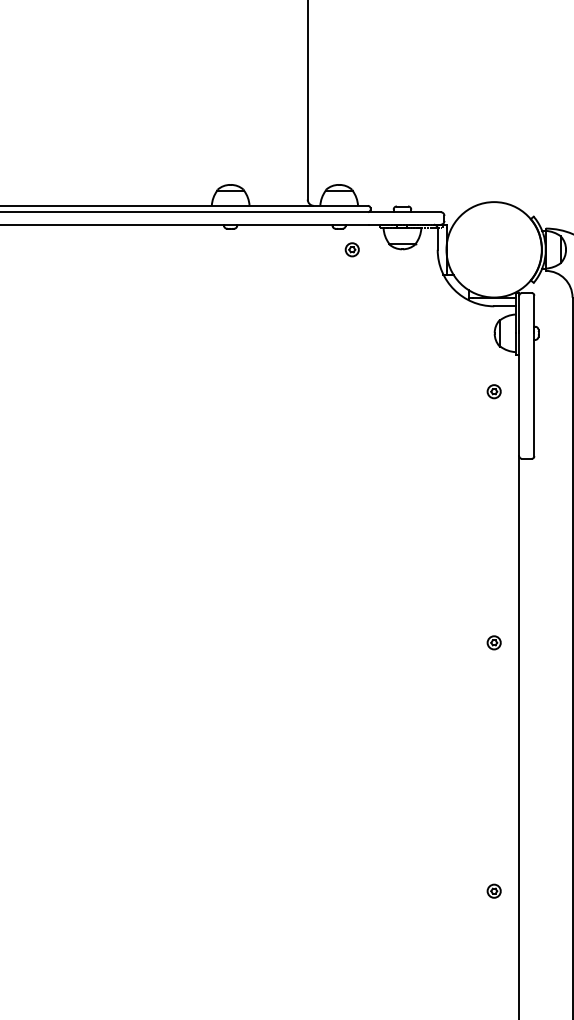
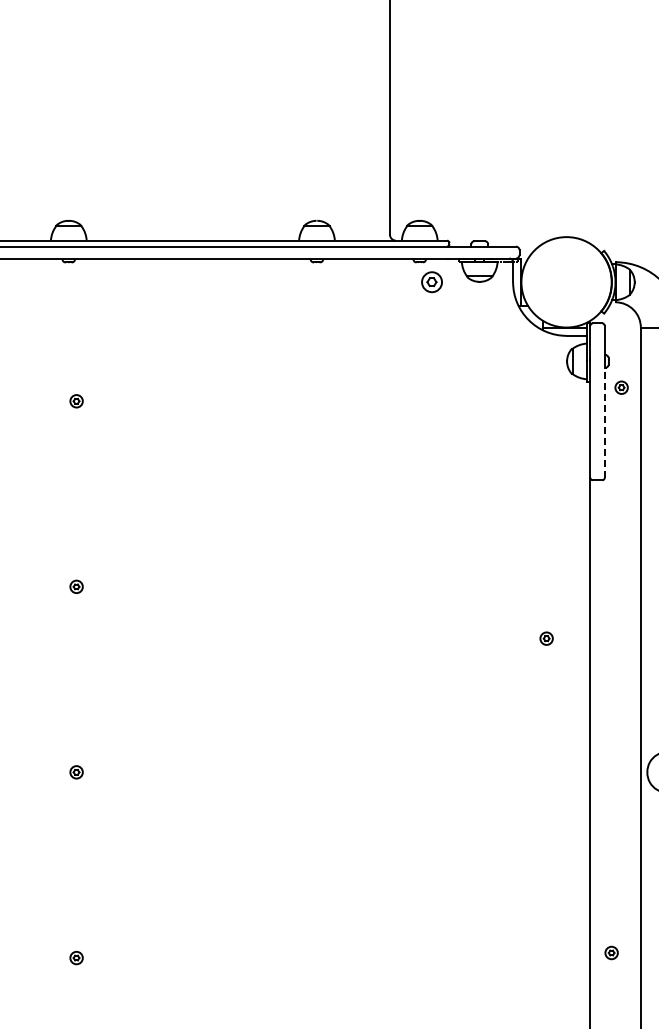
part: (352, 250) -> (432, 282), size x1.6
part: (494, 391) -> (621, 387), moved
line: (534, 395) -> (604, 420), solid -> dashed
part: (494, 642) -> (546, 638), moved
part: (494, 890) -> (611, 952), moved

